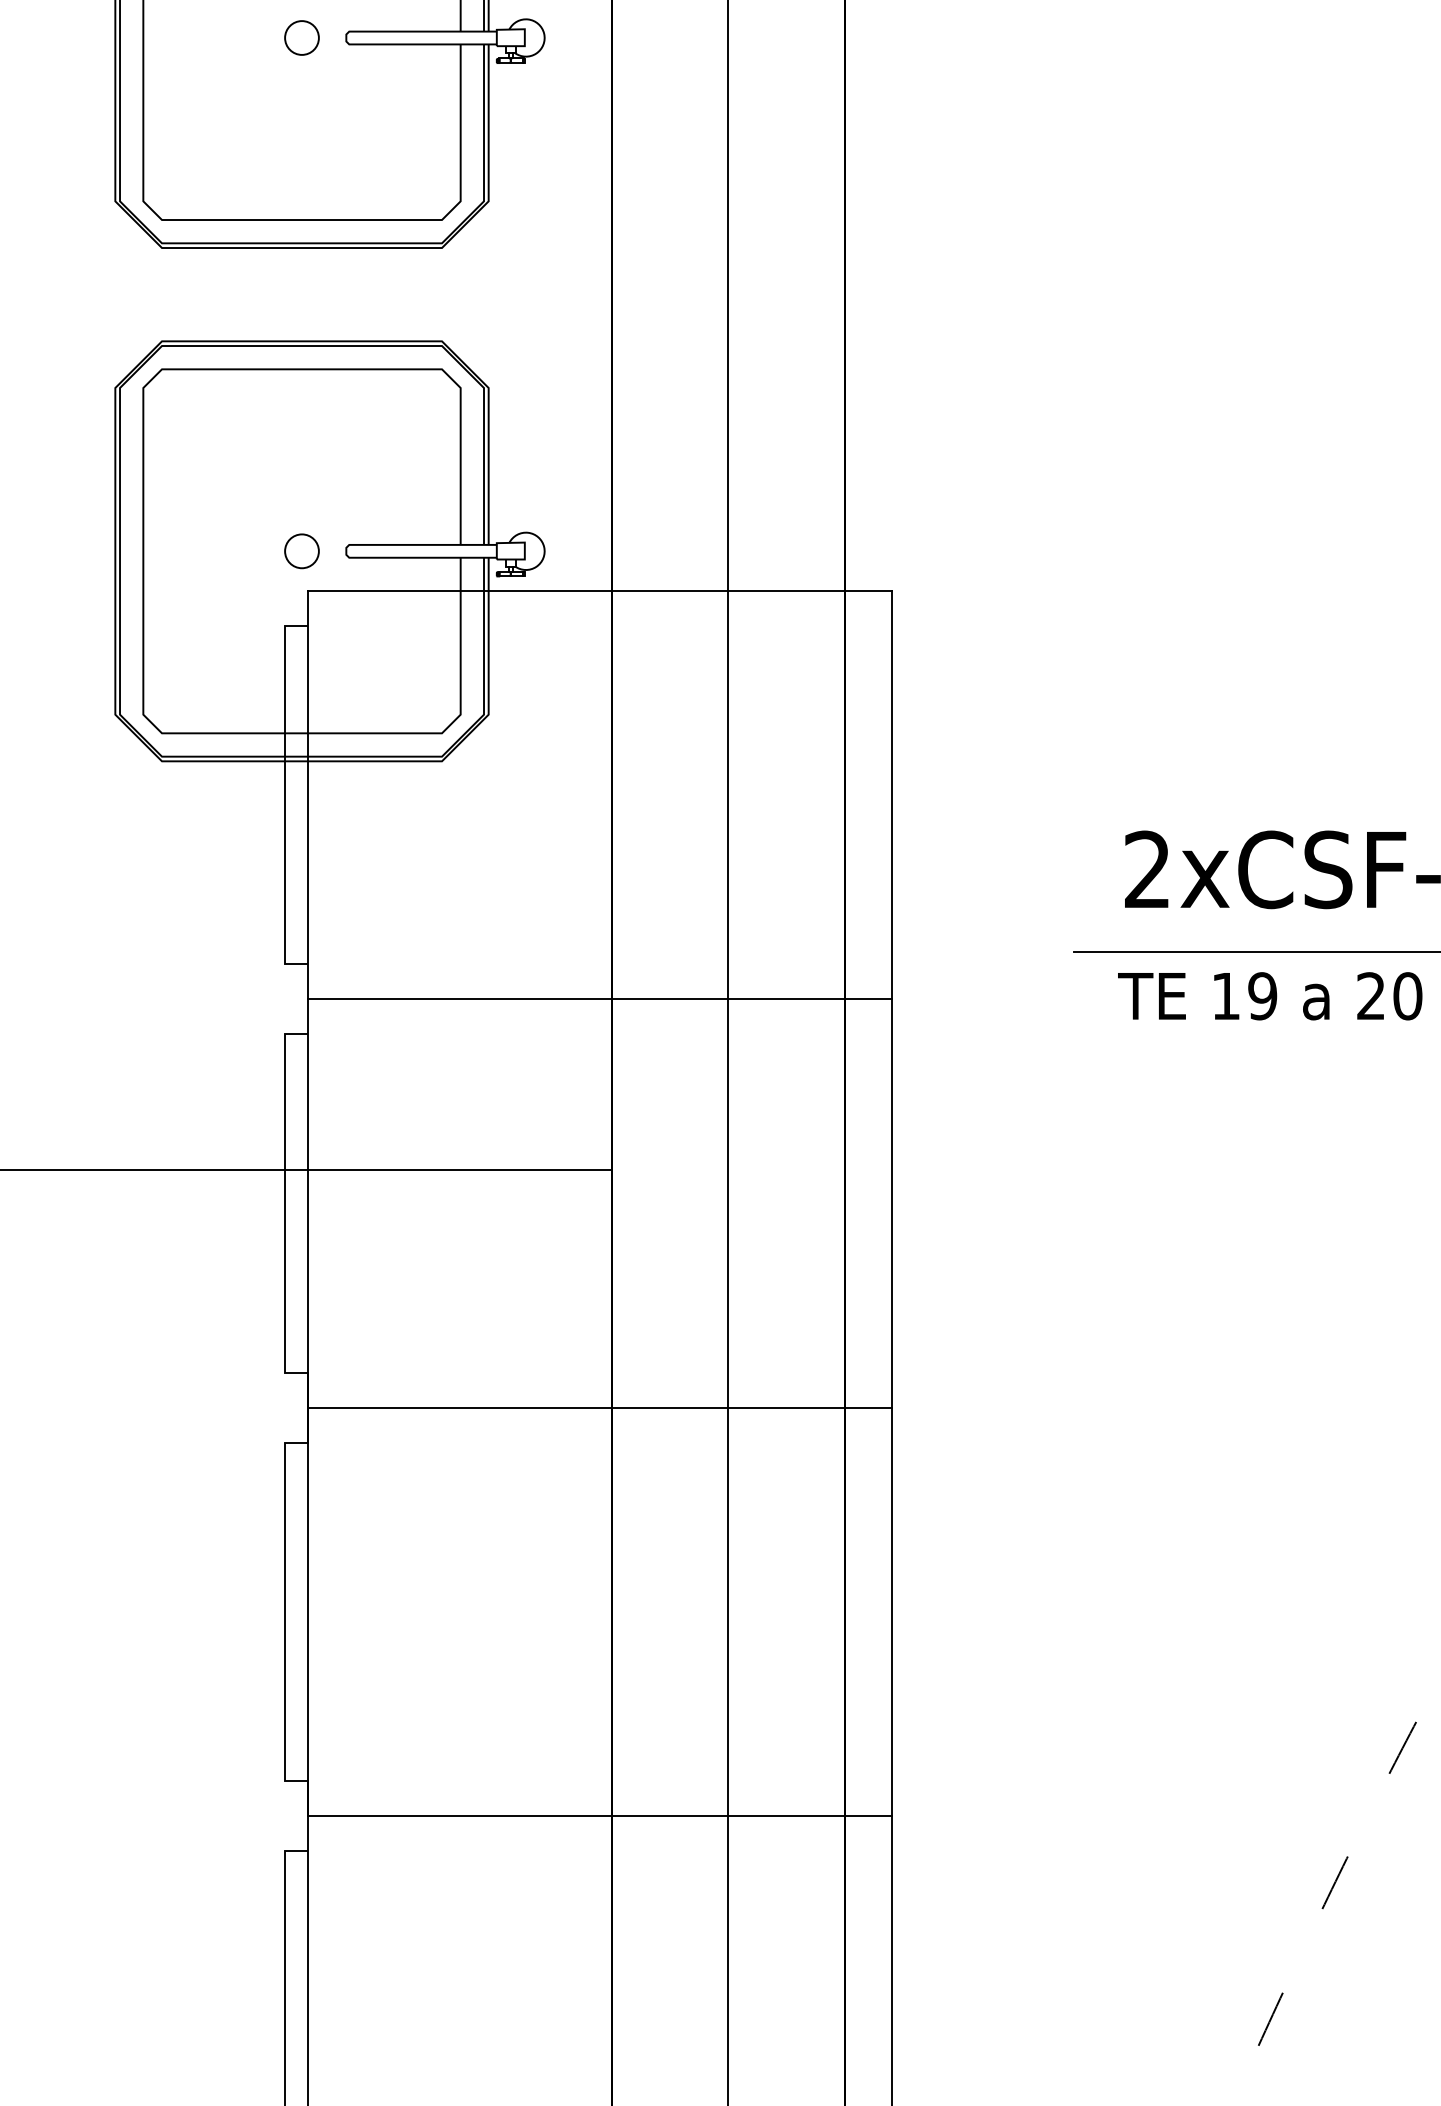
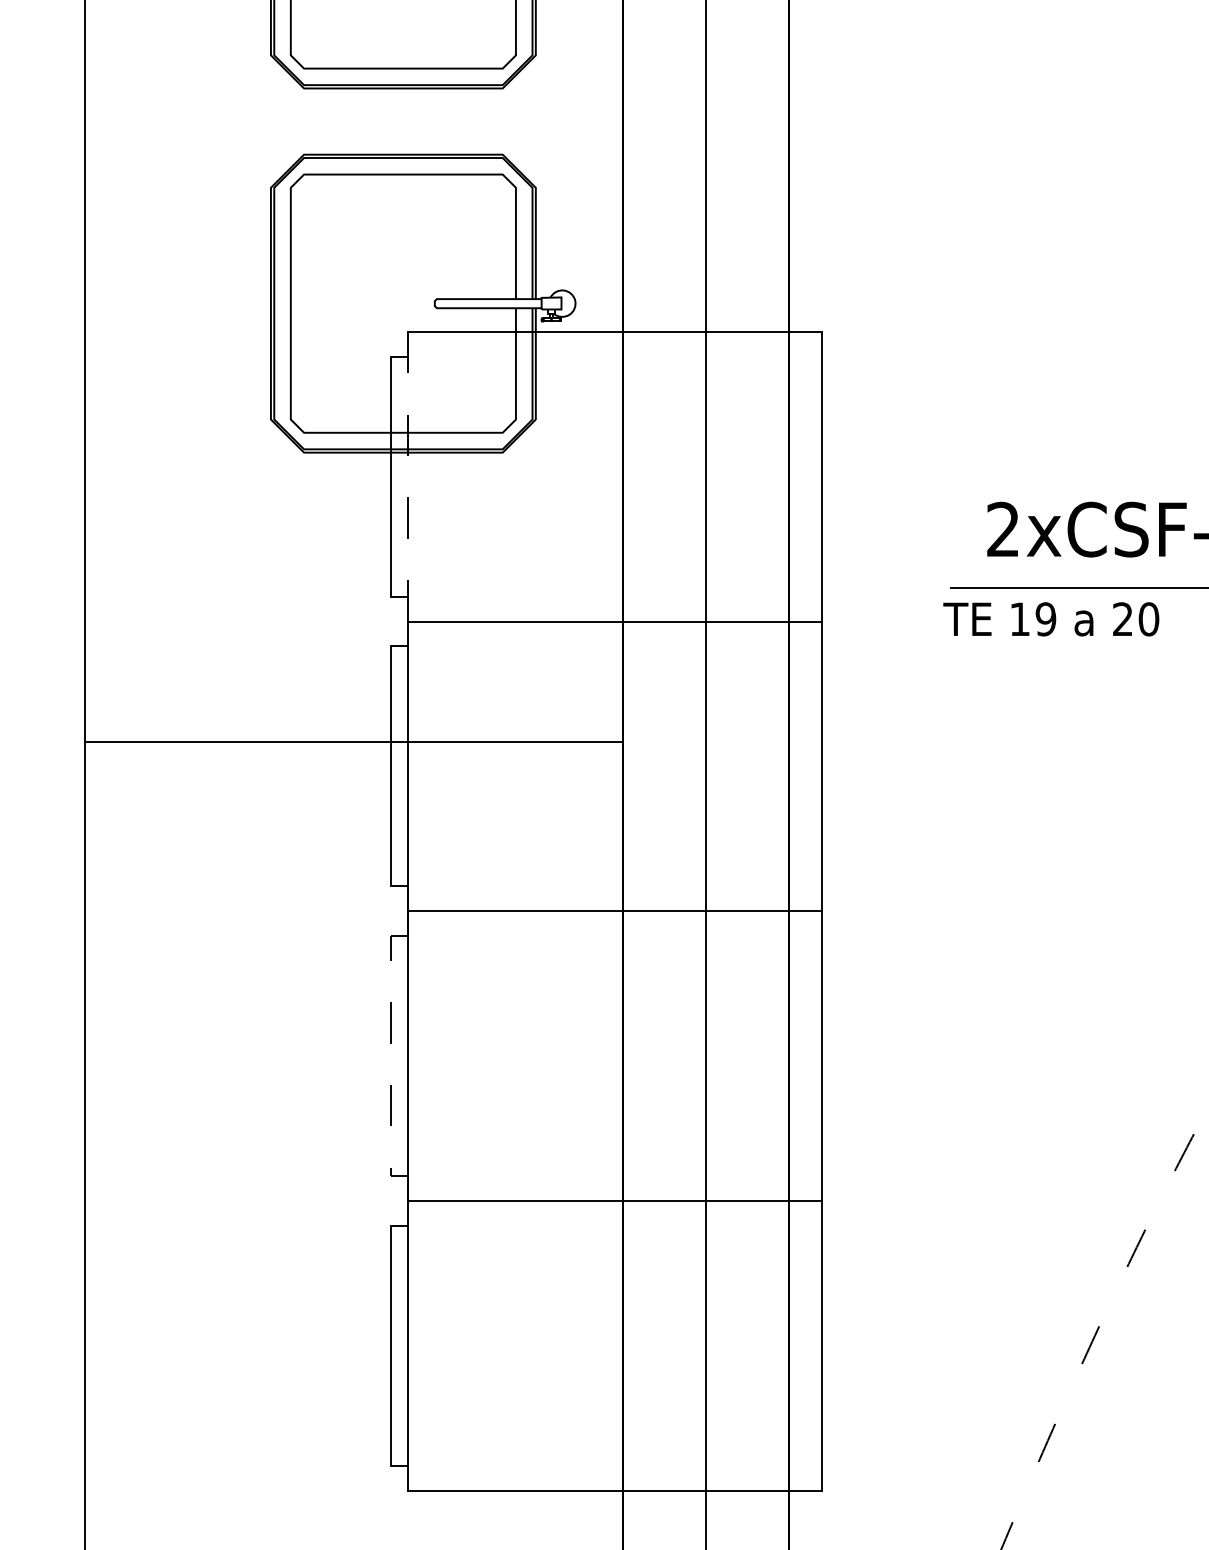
circle: (302, 551) -> (403, 303), removed
line: (307, 794) -> (407, 476), solid -> dashed
text: (1270, 996) -> (1051, 619), moved
line: (285, 1612) -> (391, 1056), solid -> dashed

